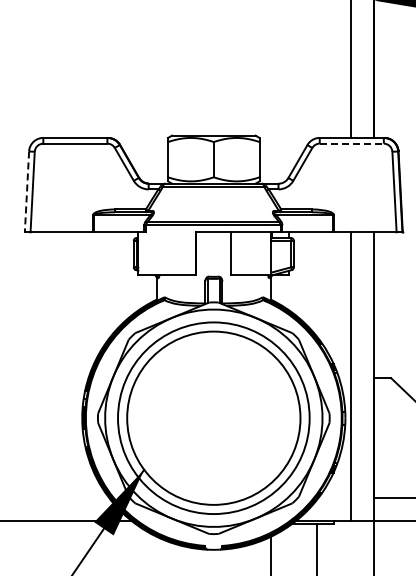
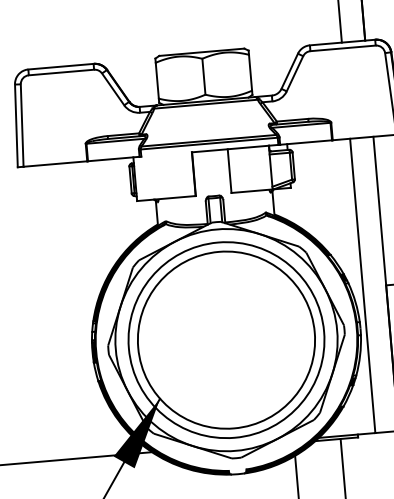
line: (352, 143) -> (343, 48), dashed -> solid
line: (26, 192) -> (15, 126), dashed -> solid

